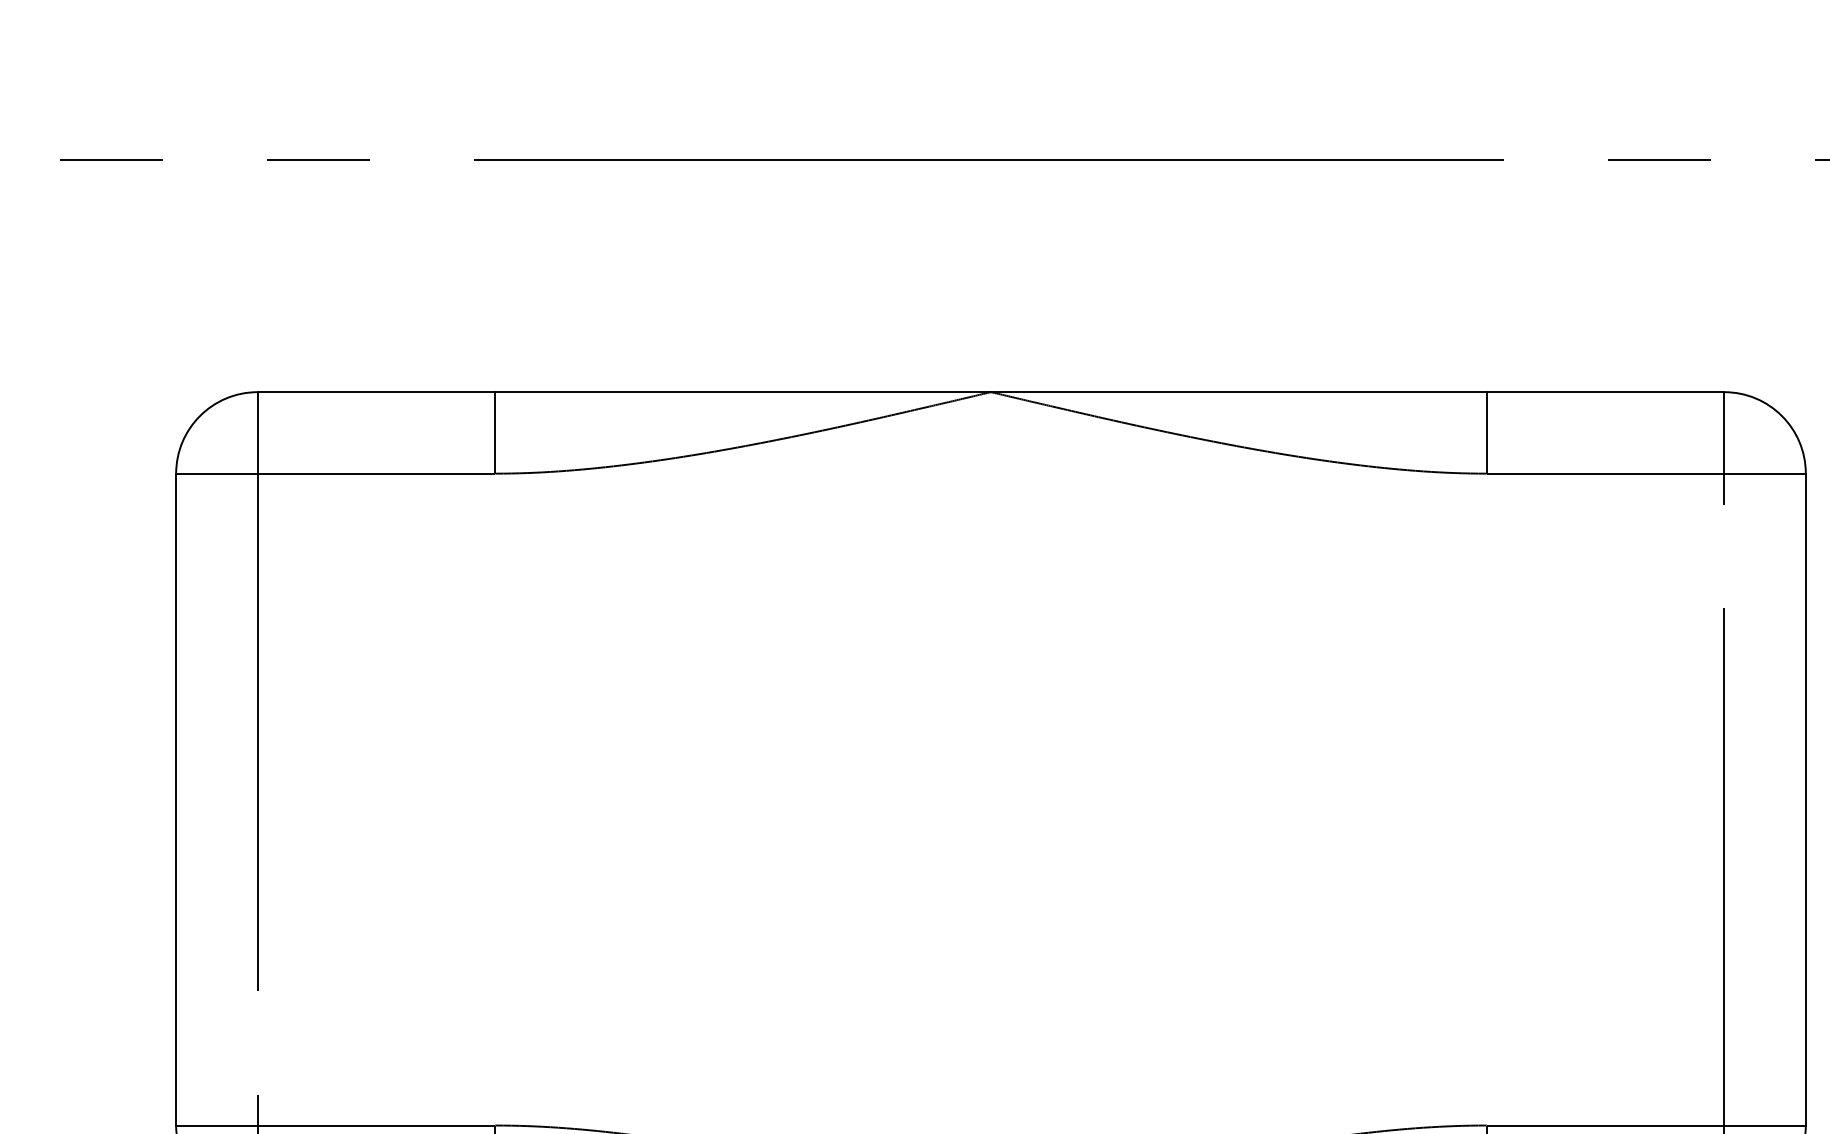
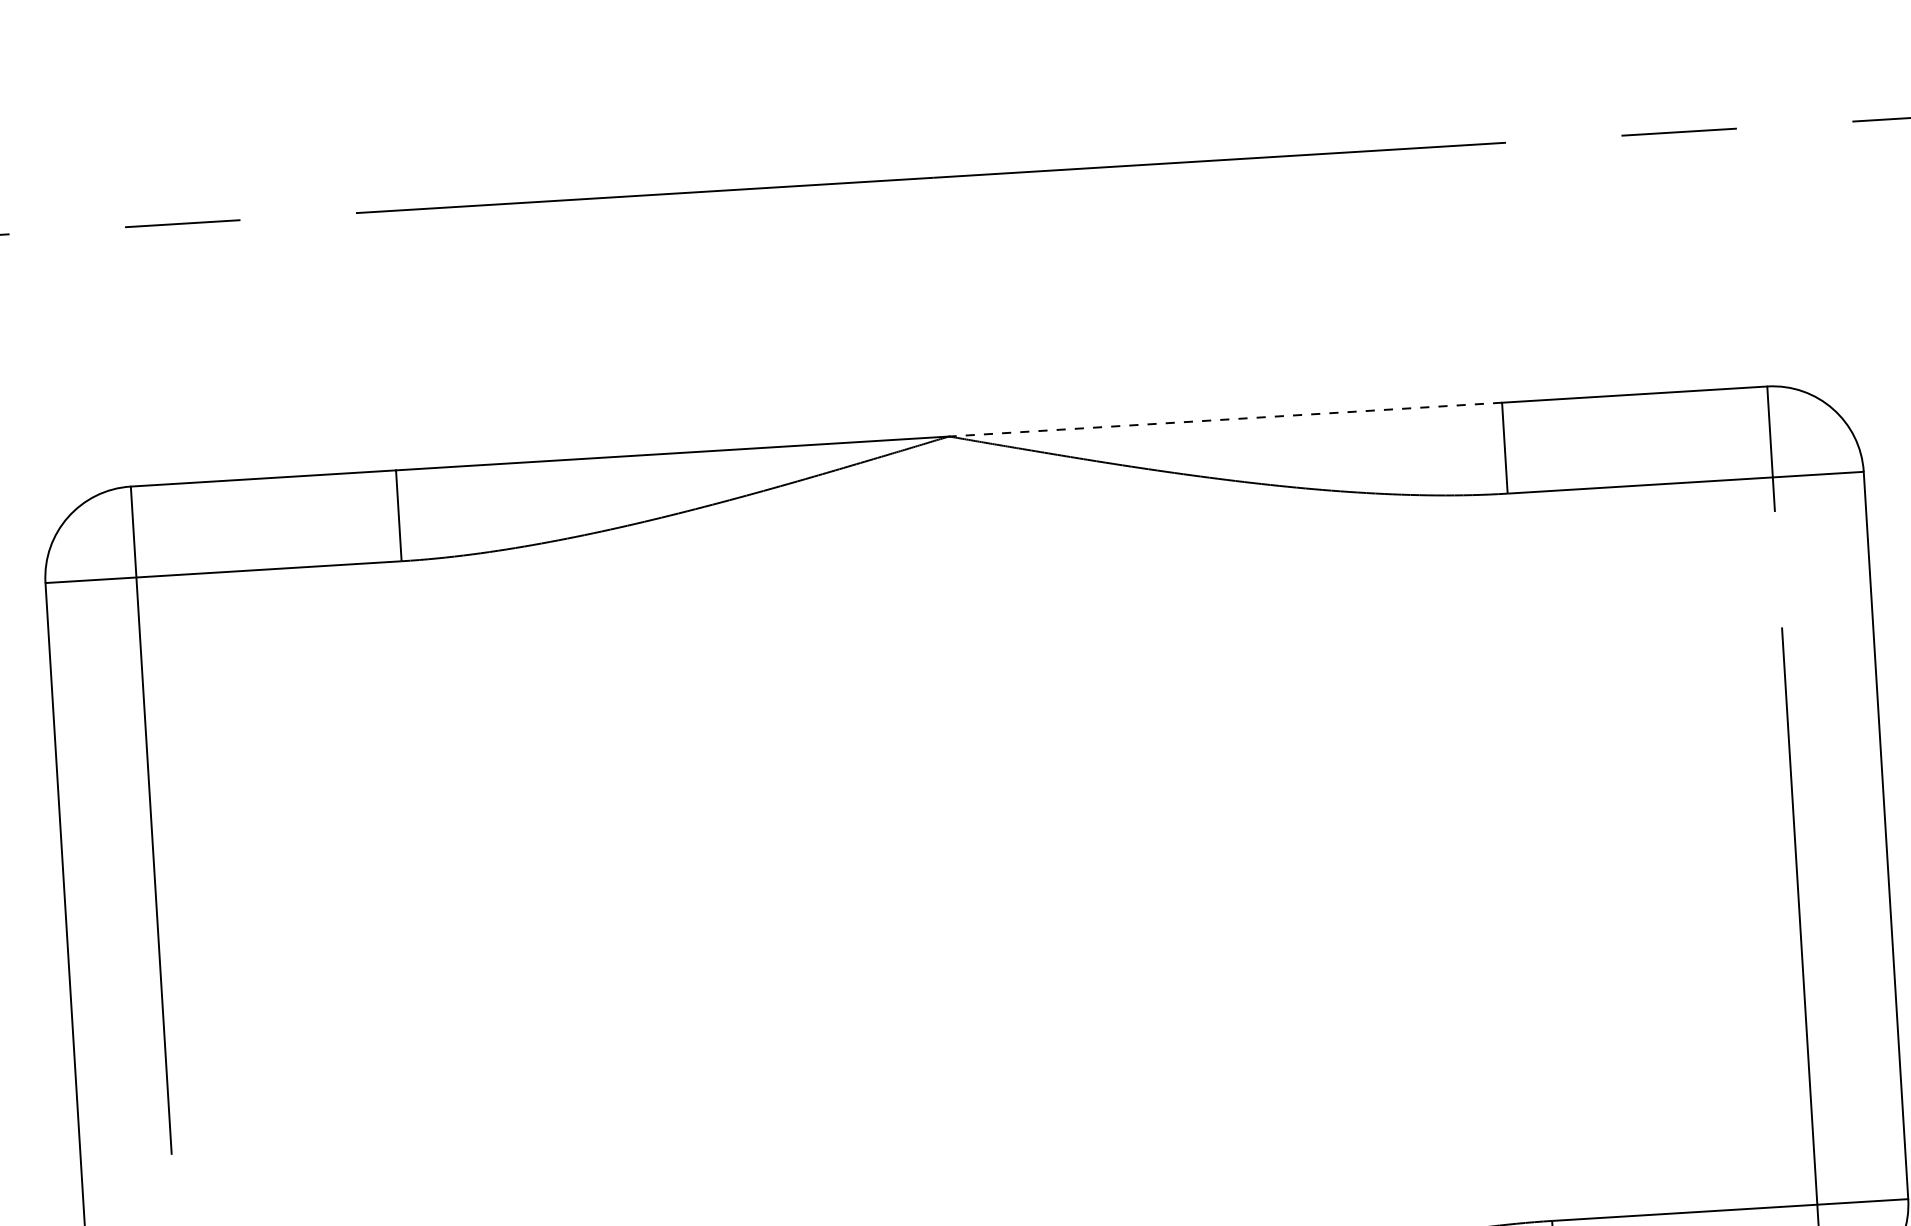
line: (1238, 392) -> (1225, 420), solid -> dashed

